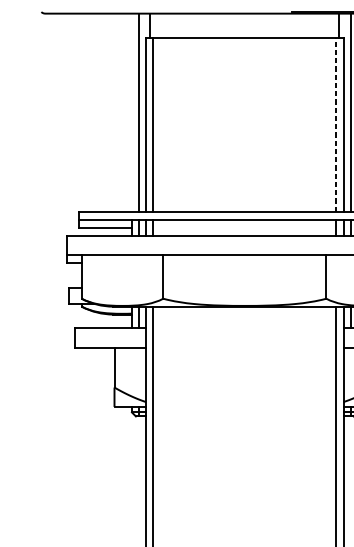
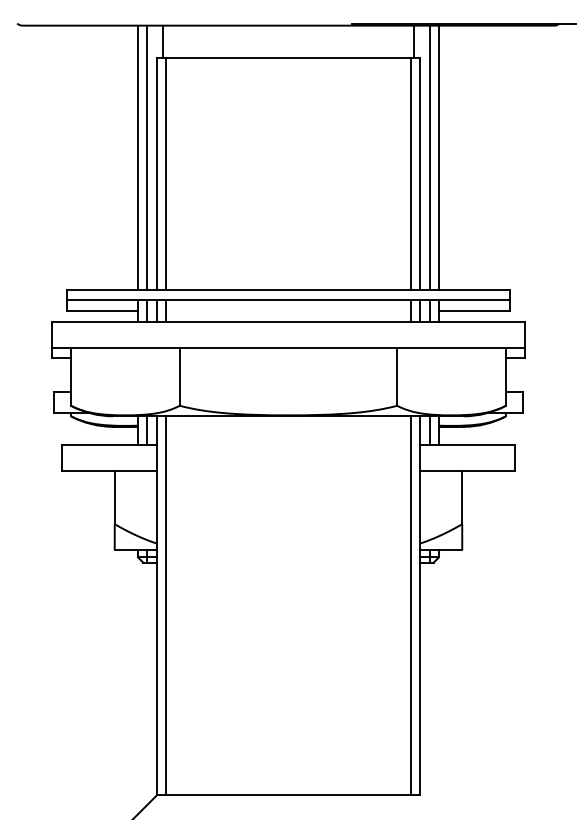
line: (132, 112) -> (138, 157), added
line: (336, 125) -> (410, 174), dashed -> solid

